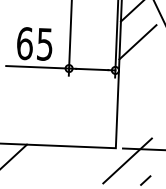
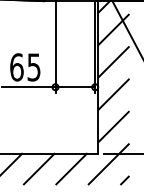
line: (136, 79) -> (113, 94), added
line: (134, 117) -> (113, 126), added
line: (45, 162) -> (38, 168), added
line: (83, 164) -> (71, 168), added

